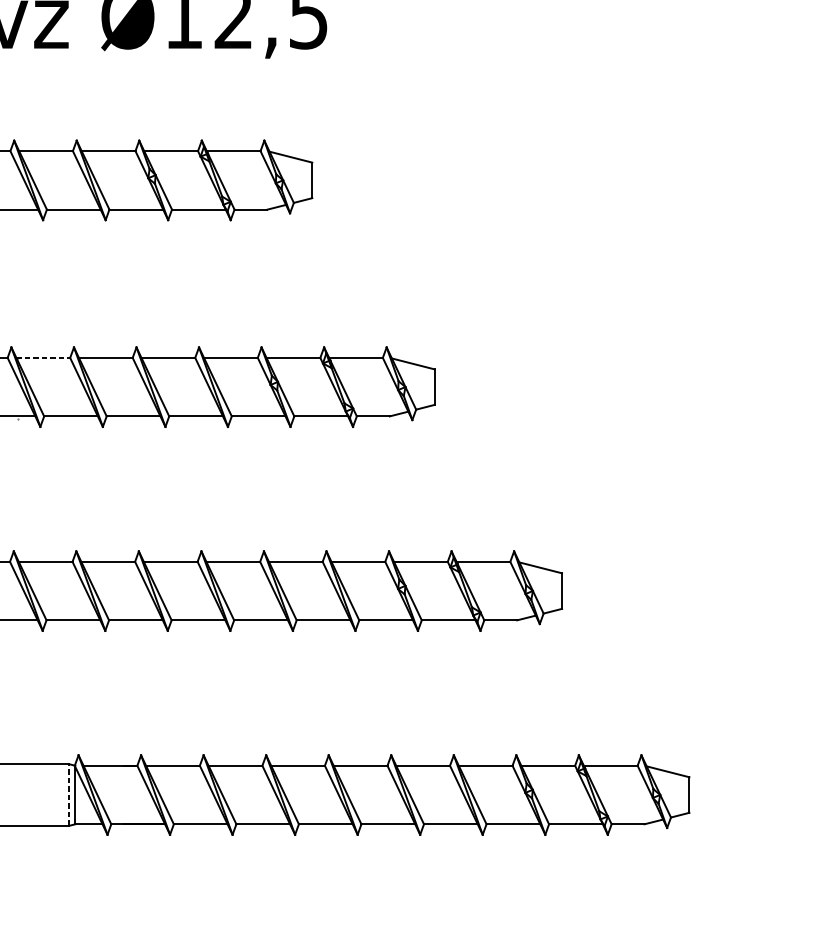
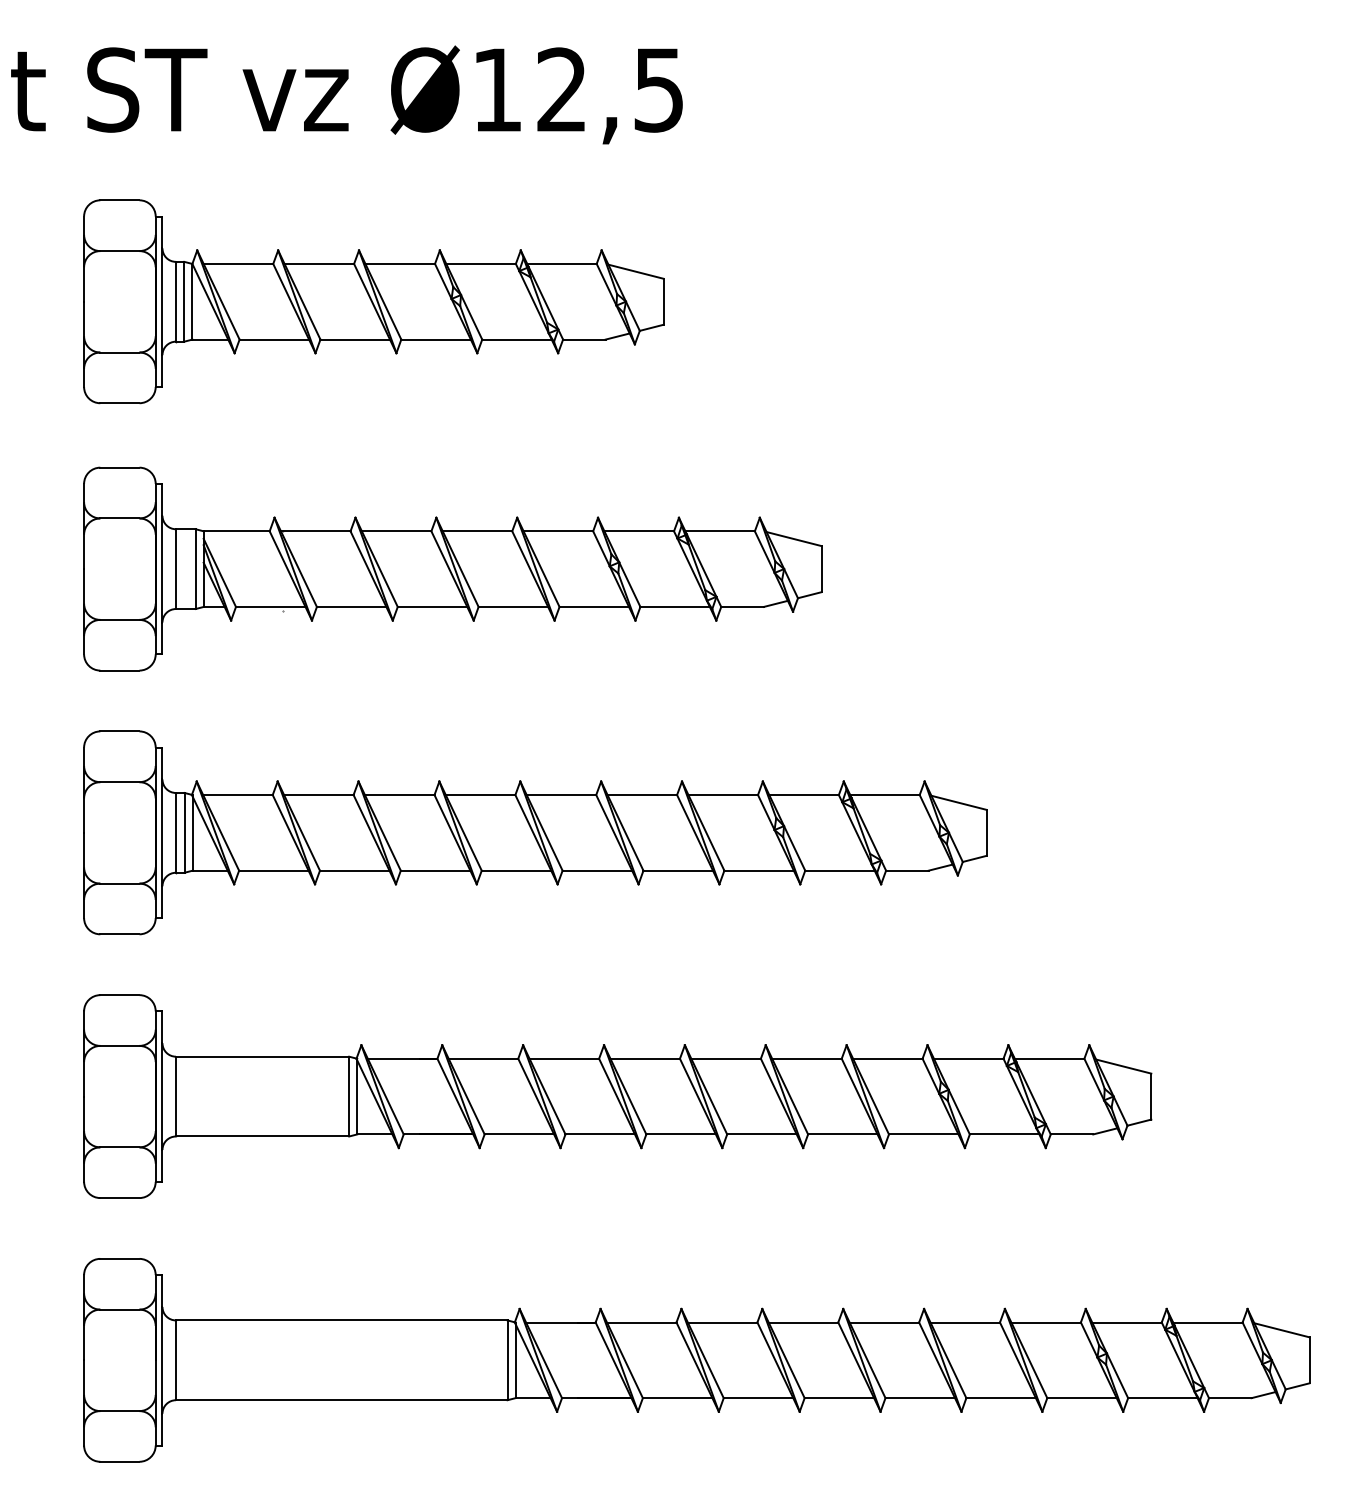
line: (43, 358) -> (315, 531), dashed -> solid
line: (69, 794) -> (349, 1096), dashed -> solid

